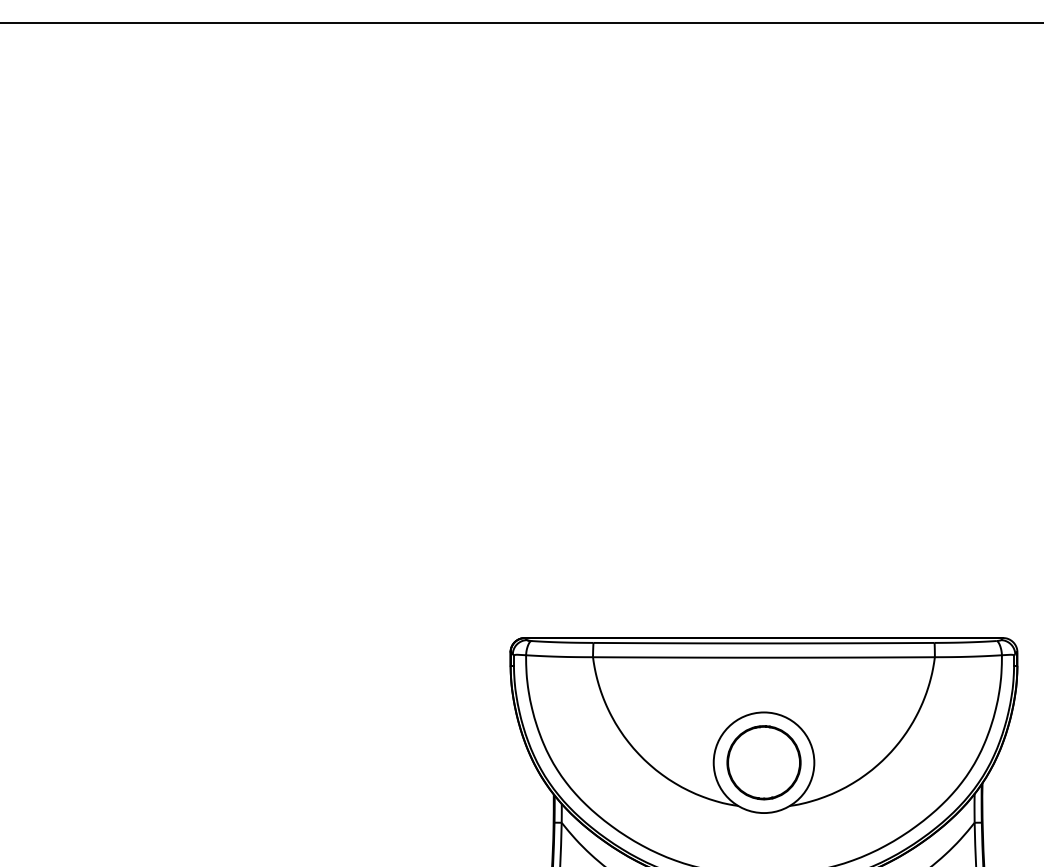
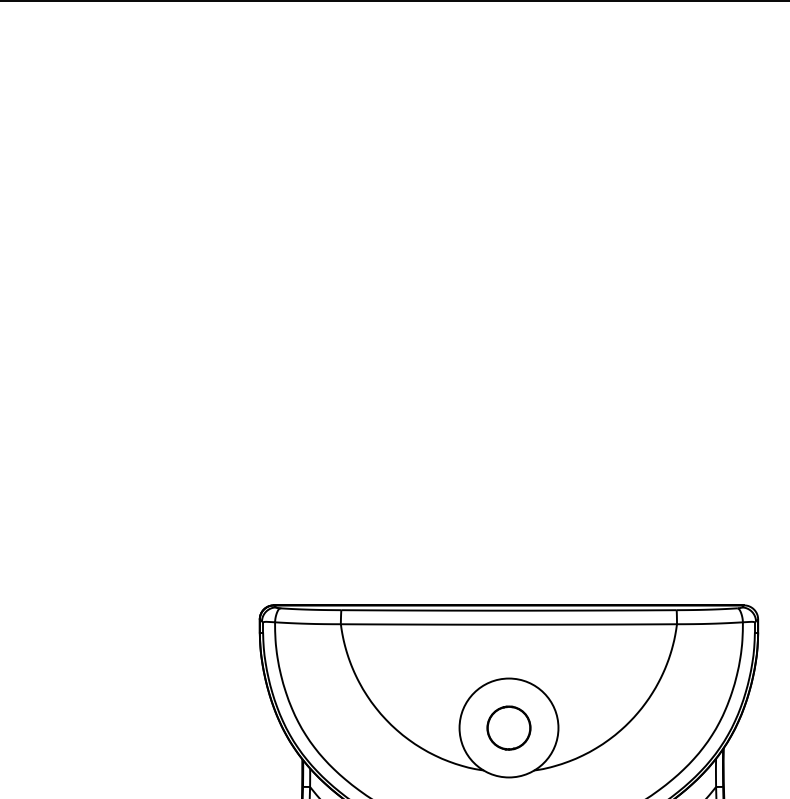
circle: (763, 762) -> (508, 727), size x0.6

